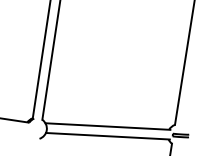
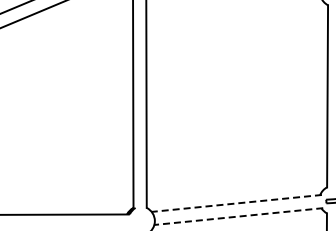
line: (107, 126) -> (236, 203), solid -> dashed
line: (107, 136) -> (238, 216), solid -> dashed

